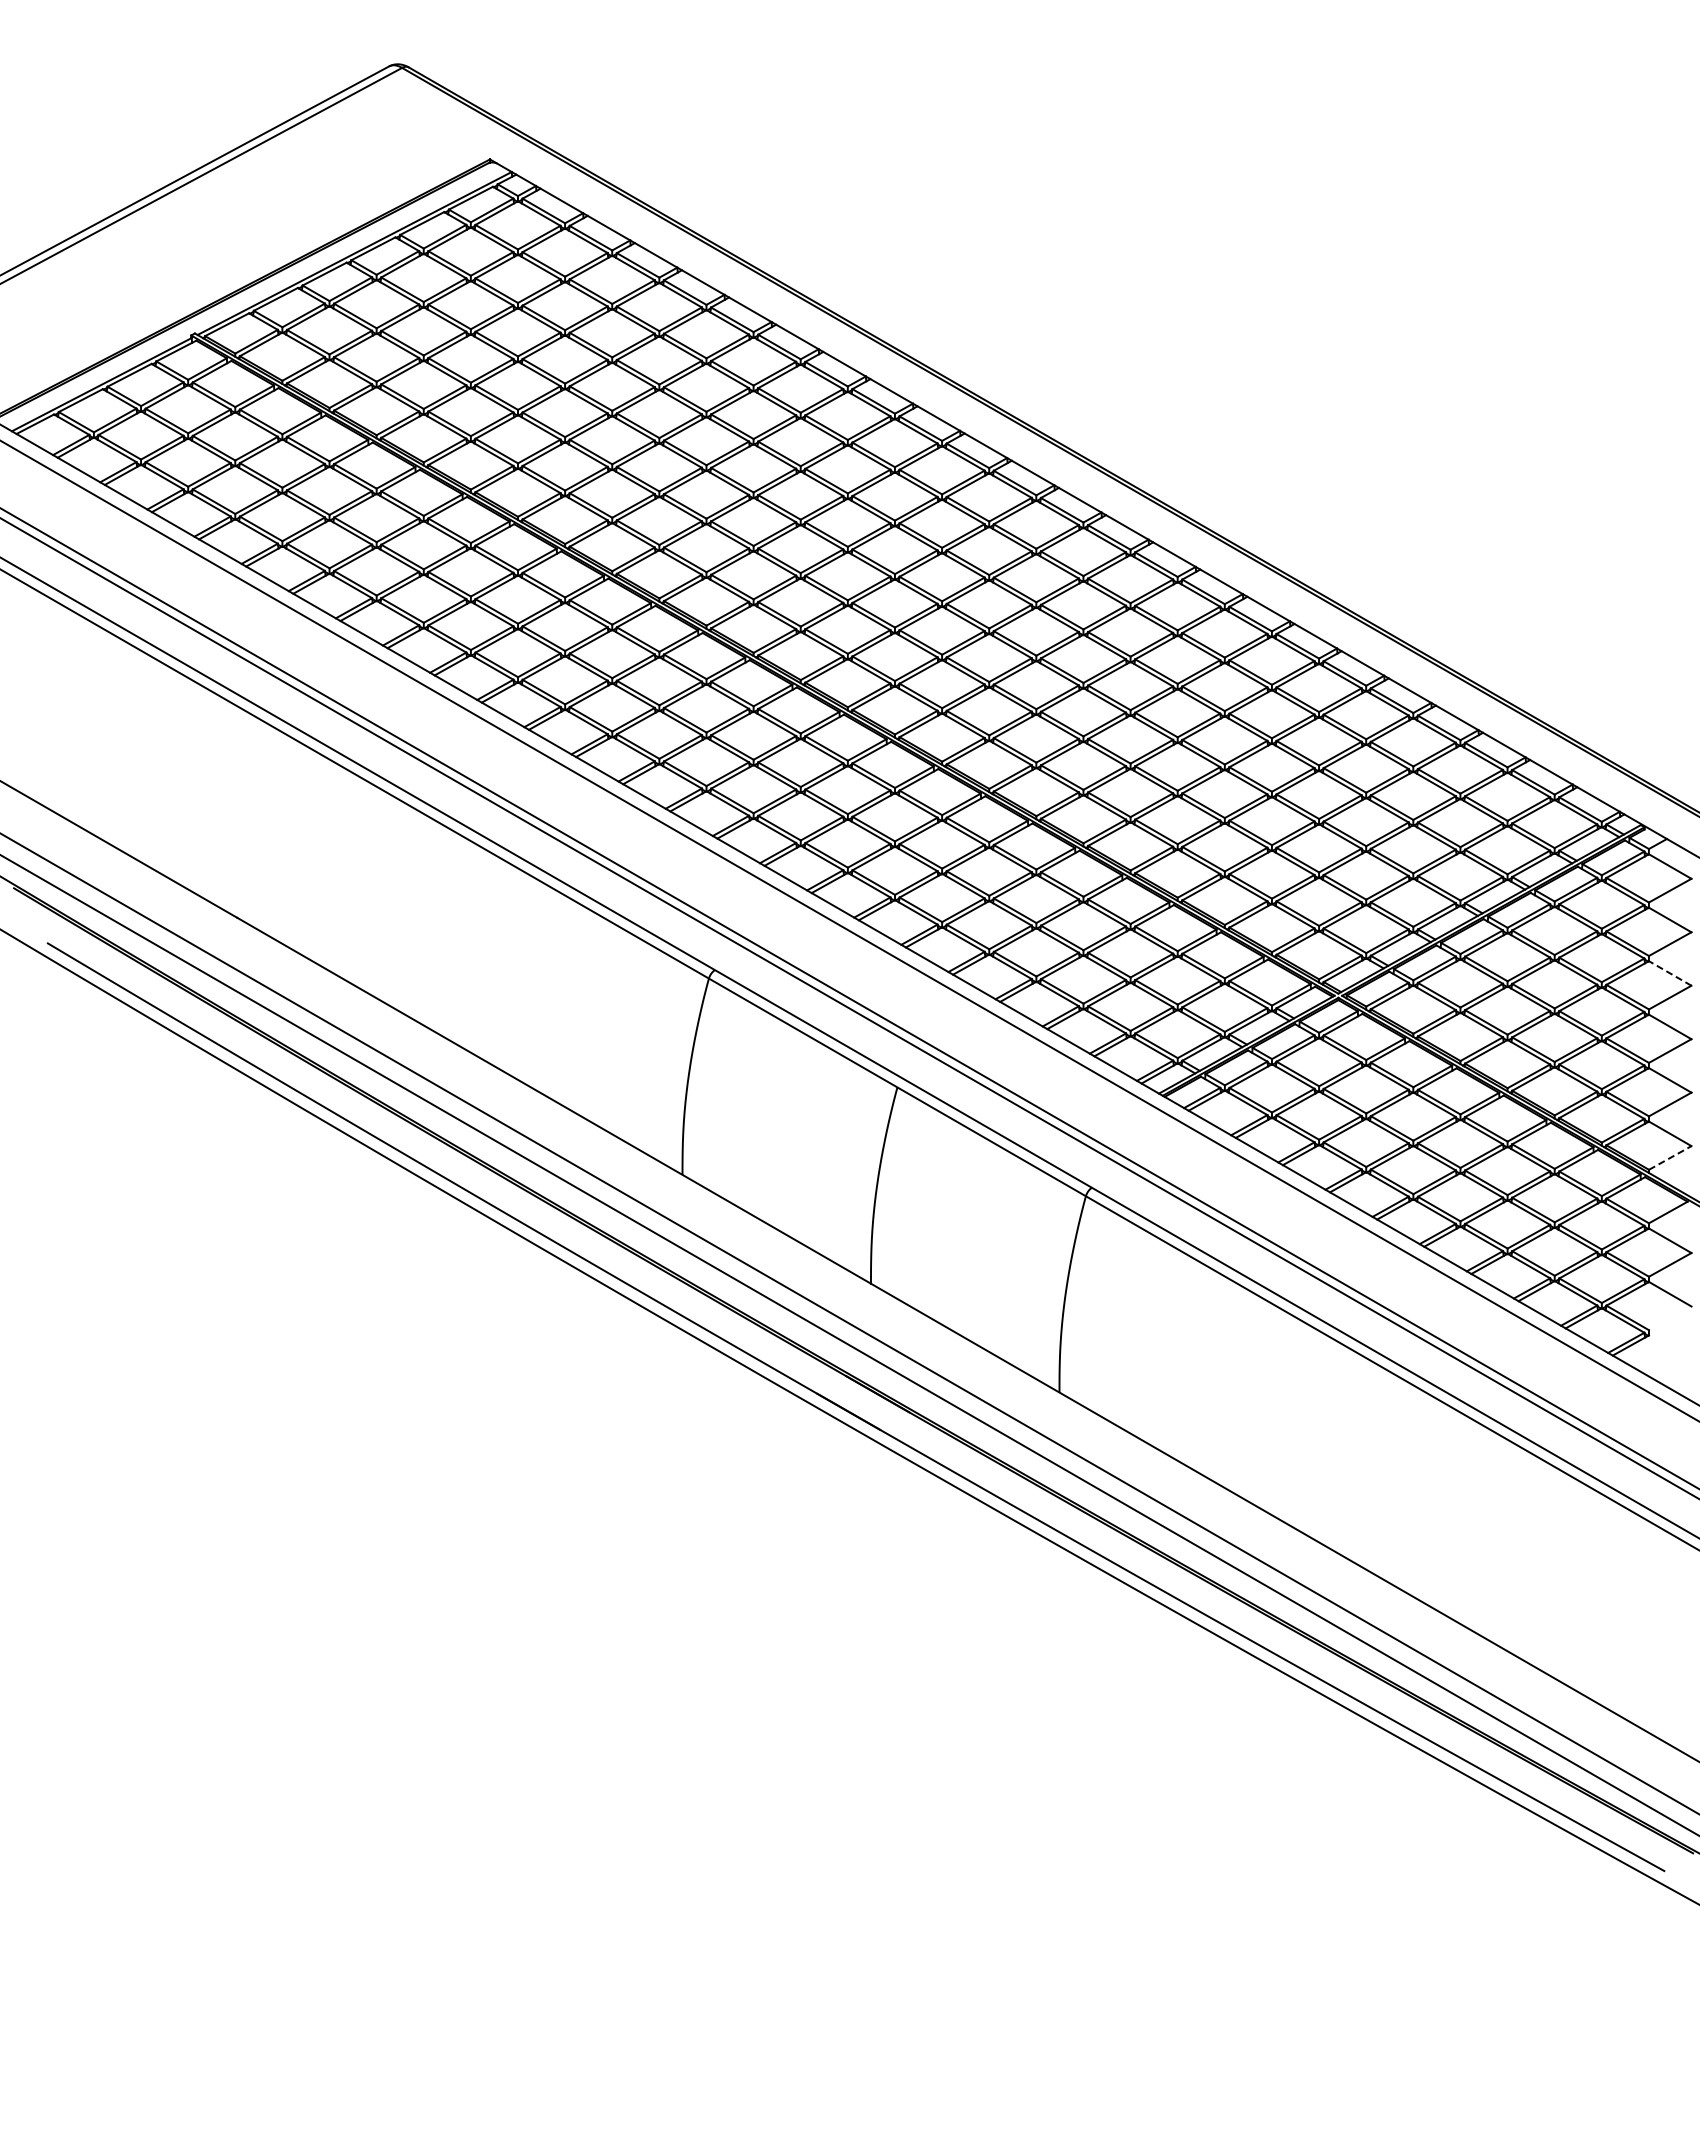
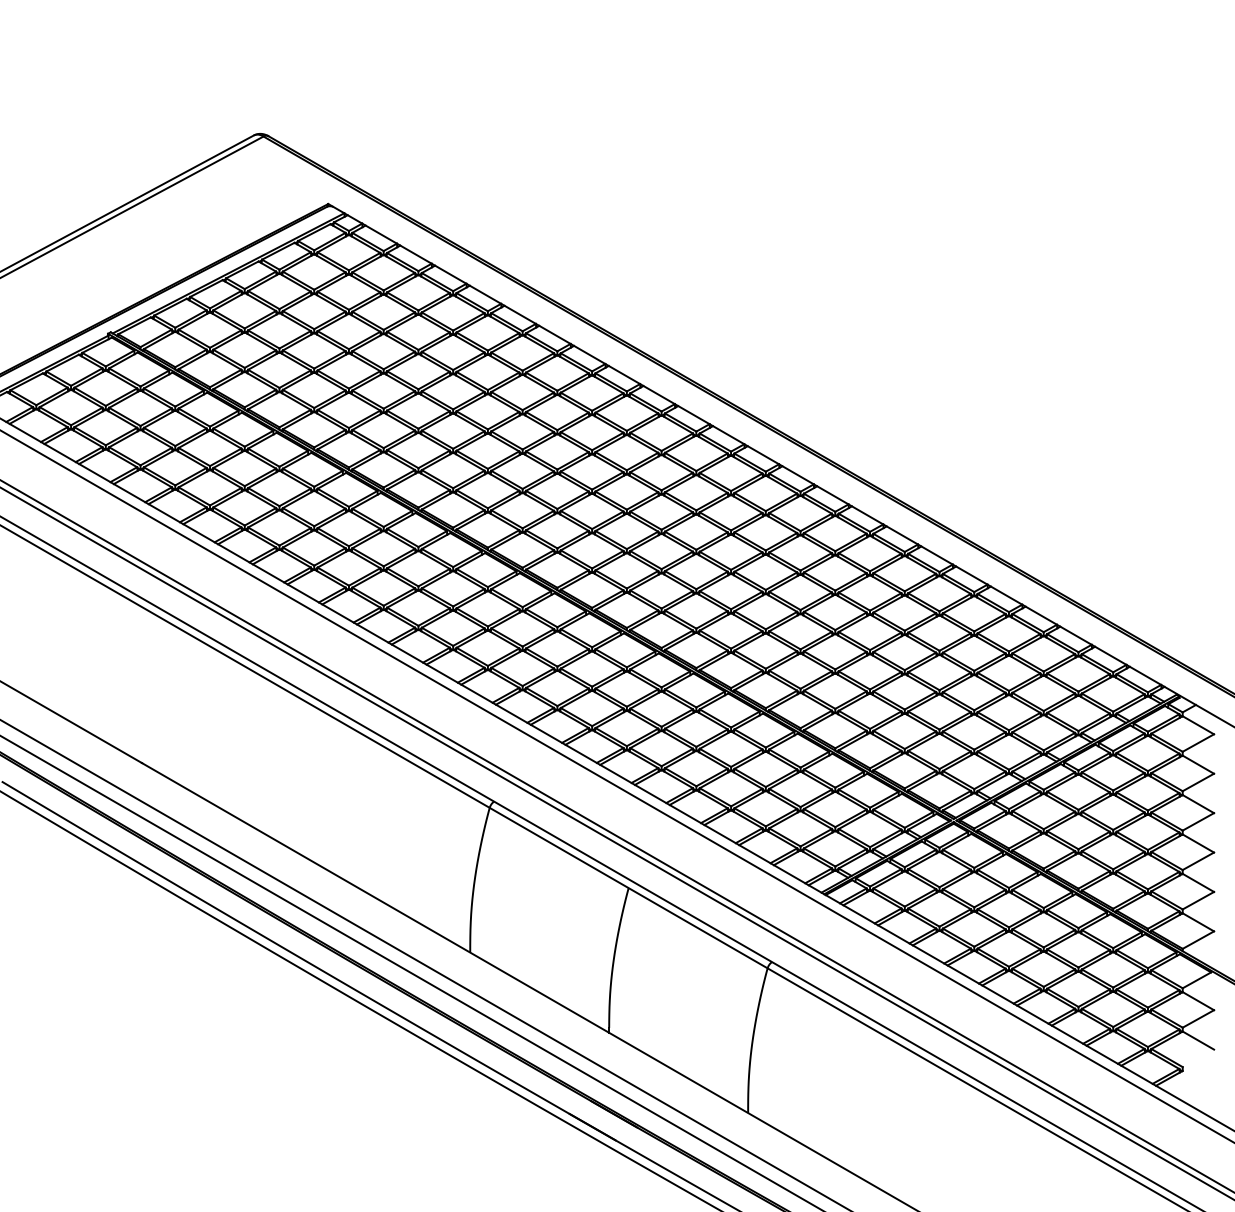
line: (1670, 973) -> (1198, 804), dashed -> solid
line: (1670, 1157) -> (1198, 939), dashed -> solid

